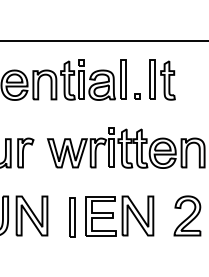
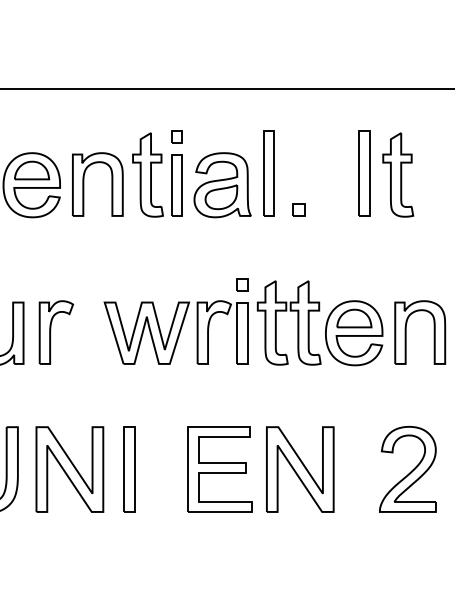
part: (162, 79) -> (386, 172), moved
part: (72, 217) -> (129, 470), moved

